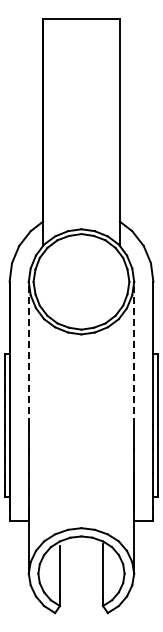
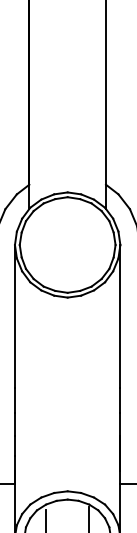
line: (28, 353) -> (14, 316), dashed -> solid
line: (134, 353) -> (120, 316), dashed -> solid

